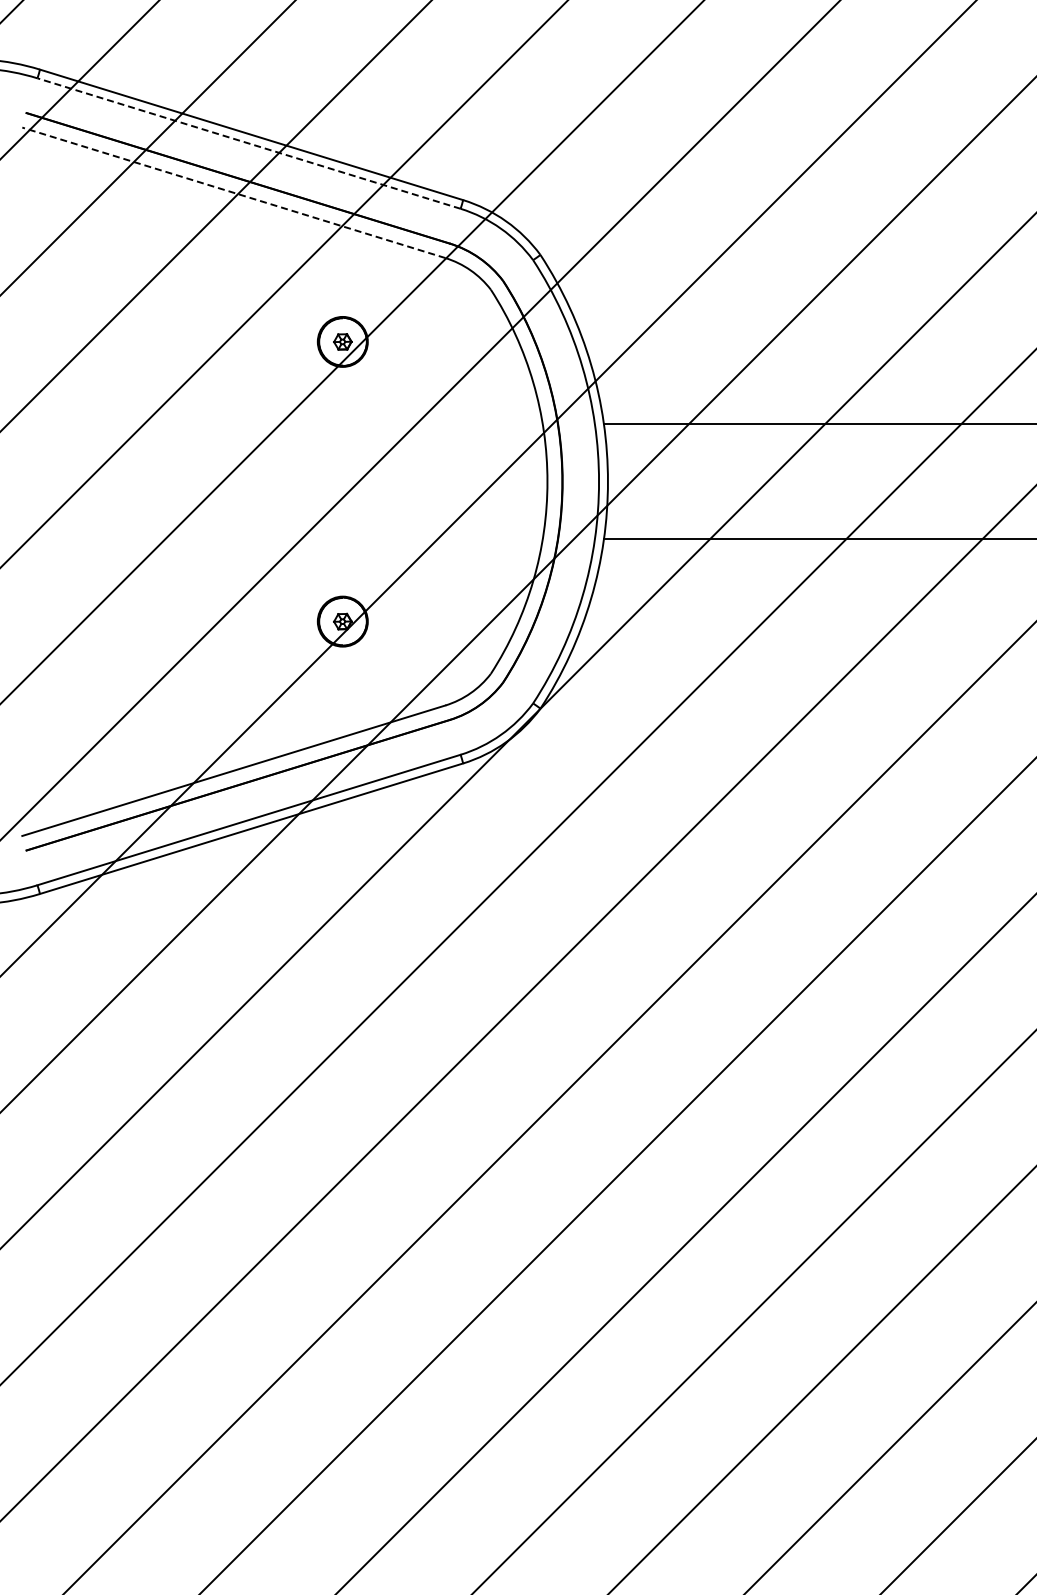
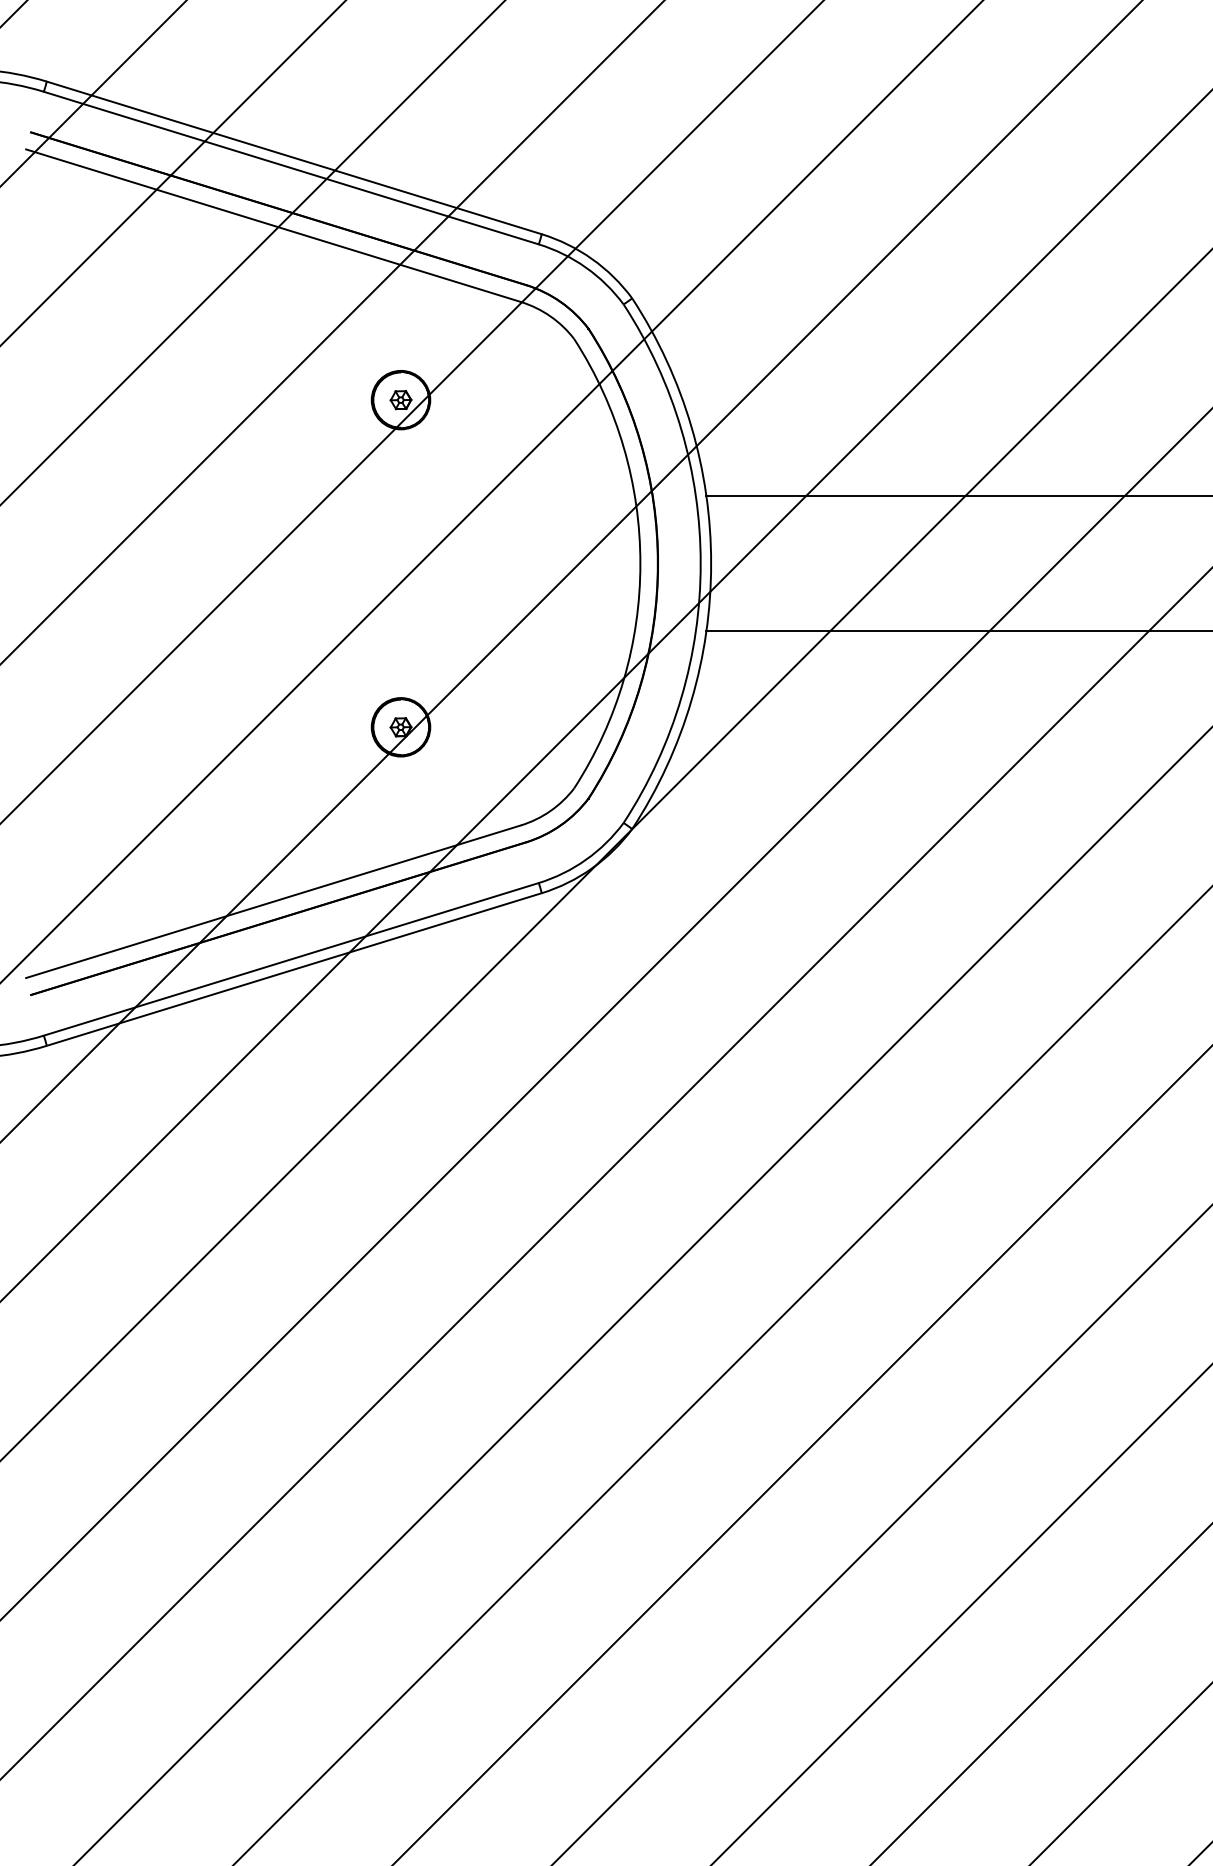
line: (248, 143) -> (290, 168), dashed -> solid
line: (233, 192) -> (273, 225), dashed -> solid

